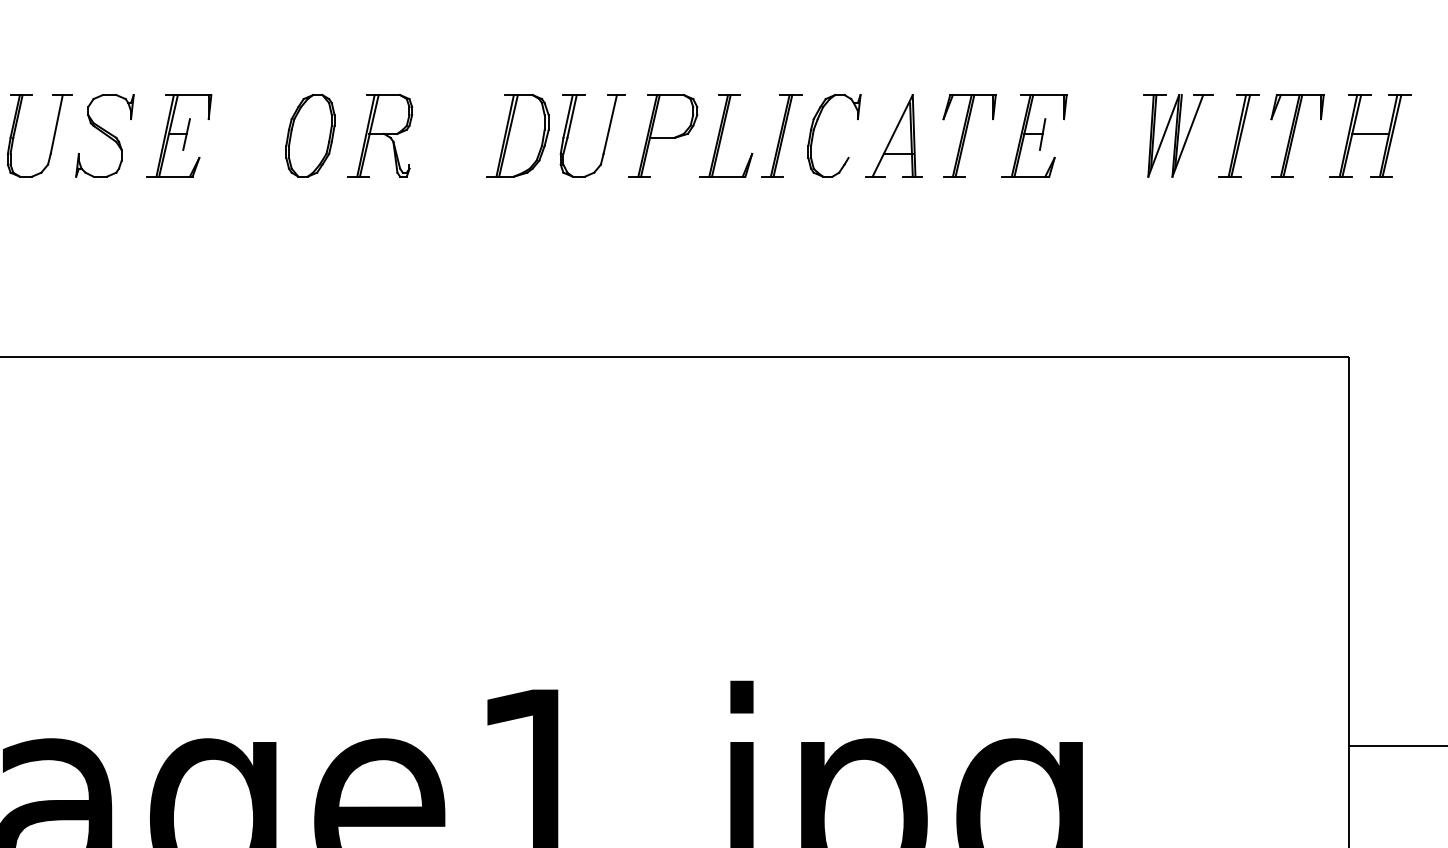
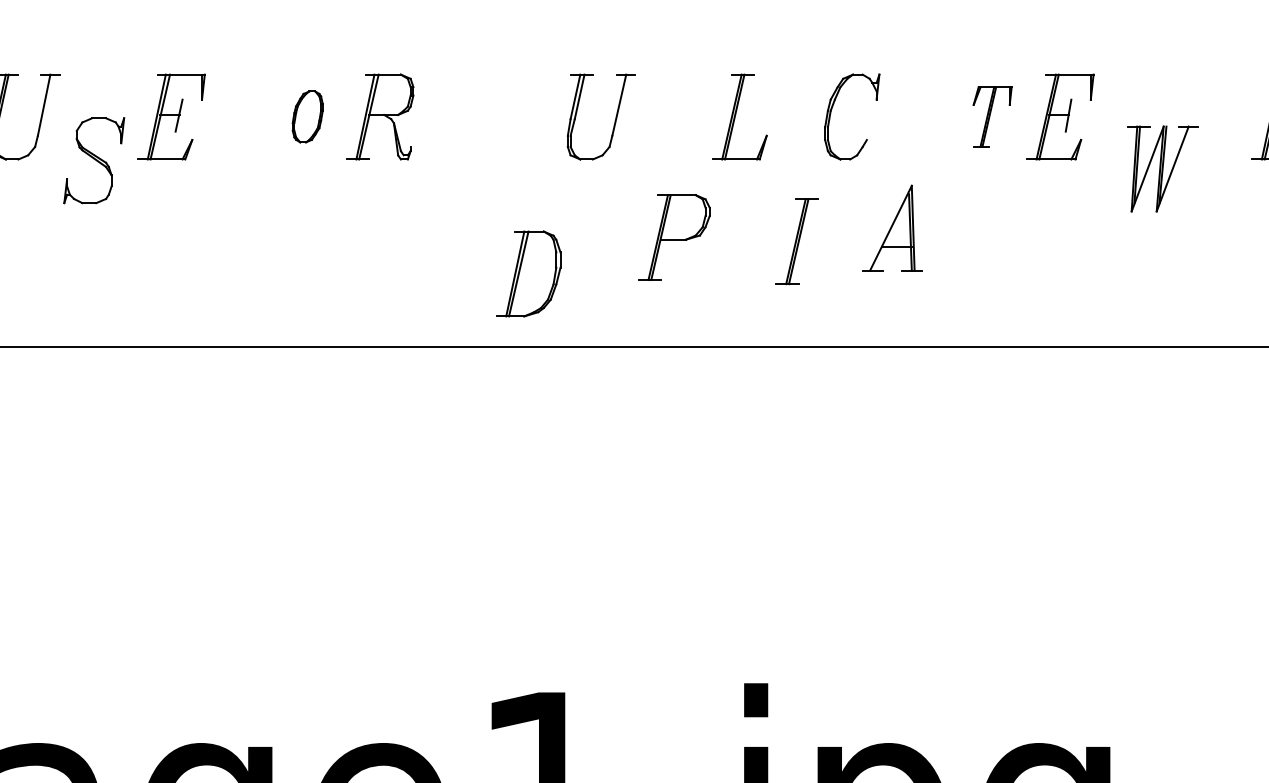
part: (104, 135) -> (93, 160), moved
part: (310, 135) -> (307, 116), size x0.6
part: (517, 135) -> (528, 273), moved
part: (663, 135) -> (674, 237), moved
part: (781, 135) -> (797, 241), moved
part: (893, 135) -> (891, 227), moved
part: (969, 135) -> (992, 116), size x0.7
part: (1178, 135) -> (1162, 168), moved

